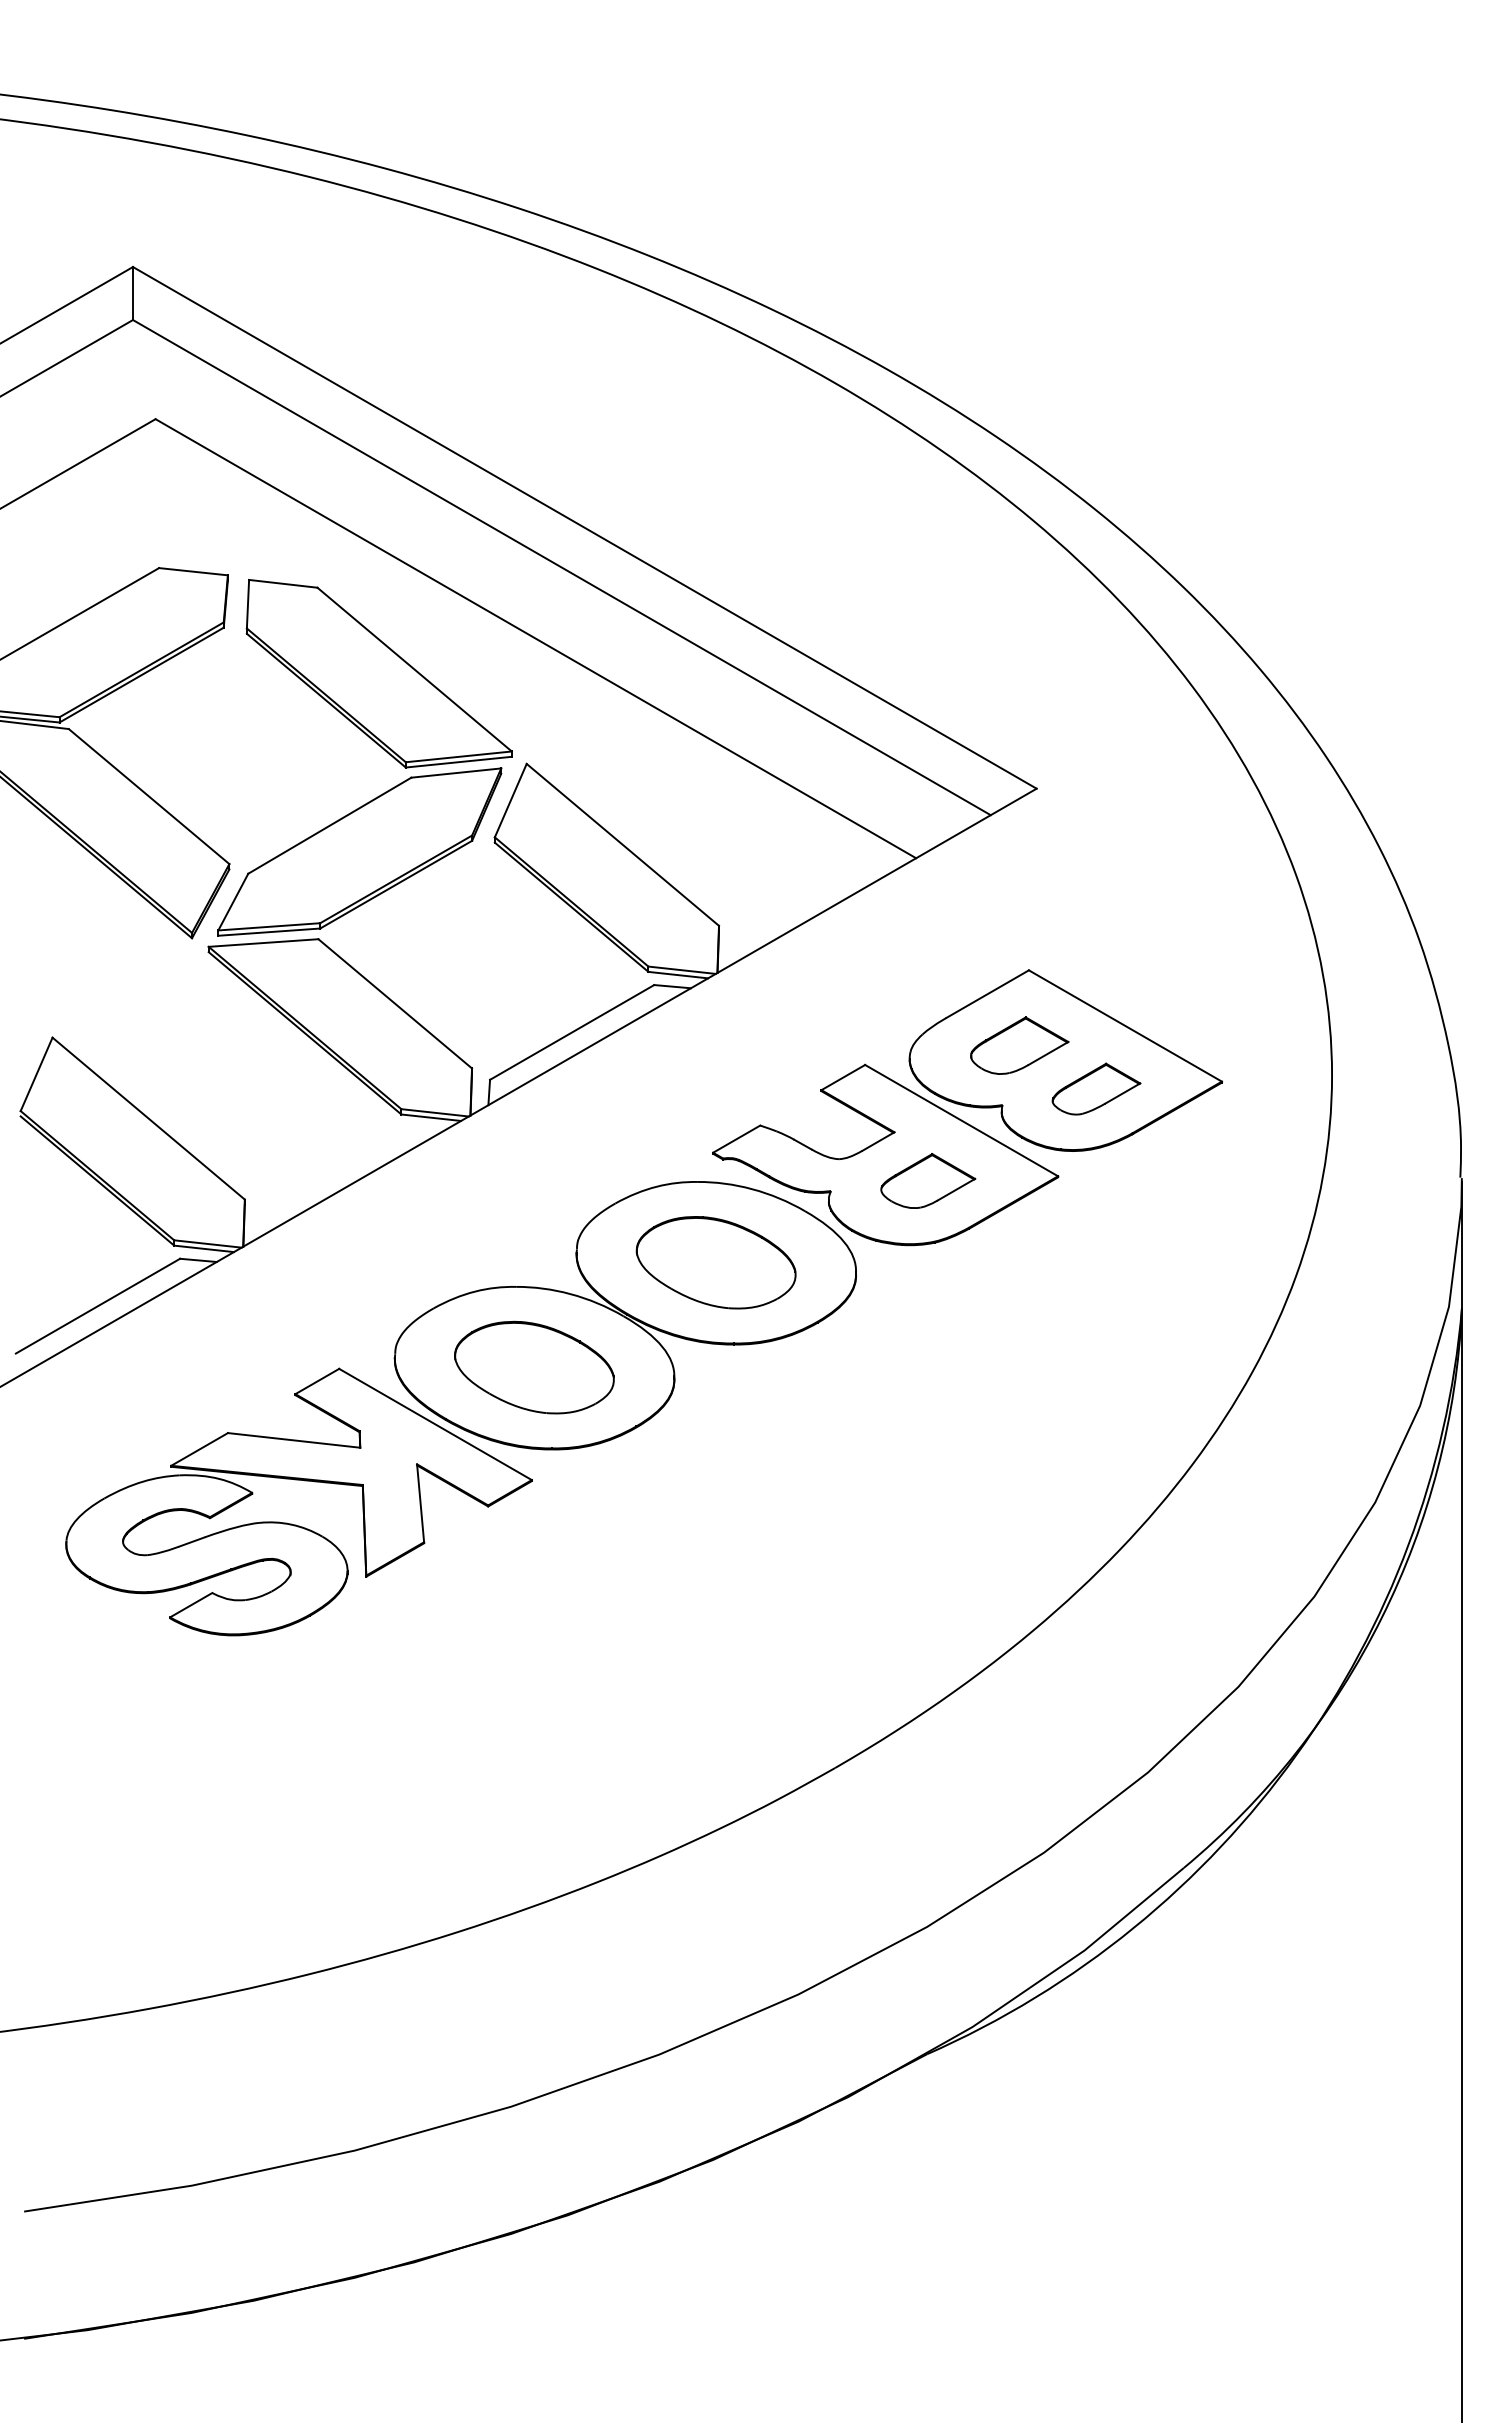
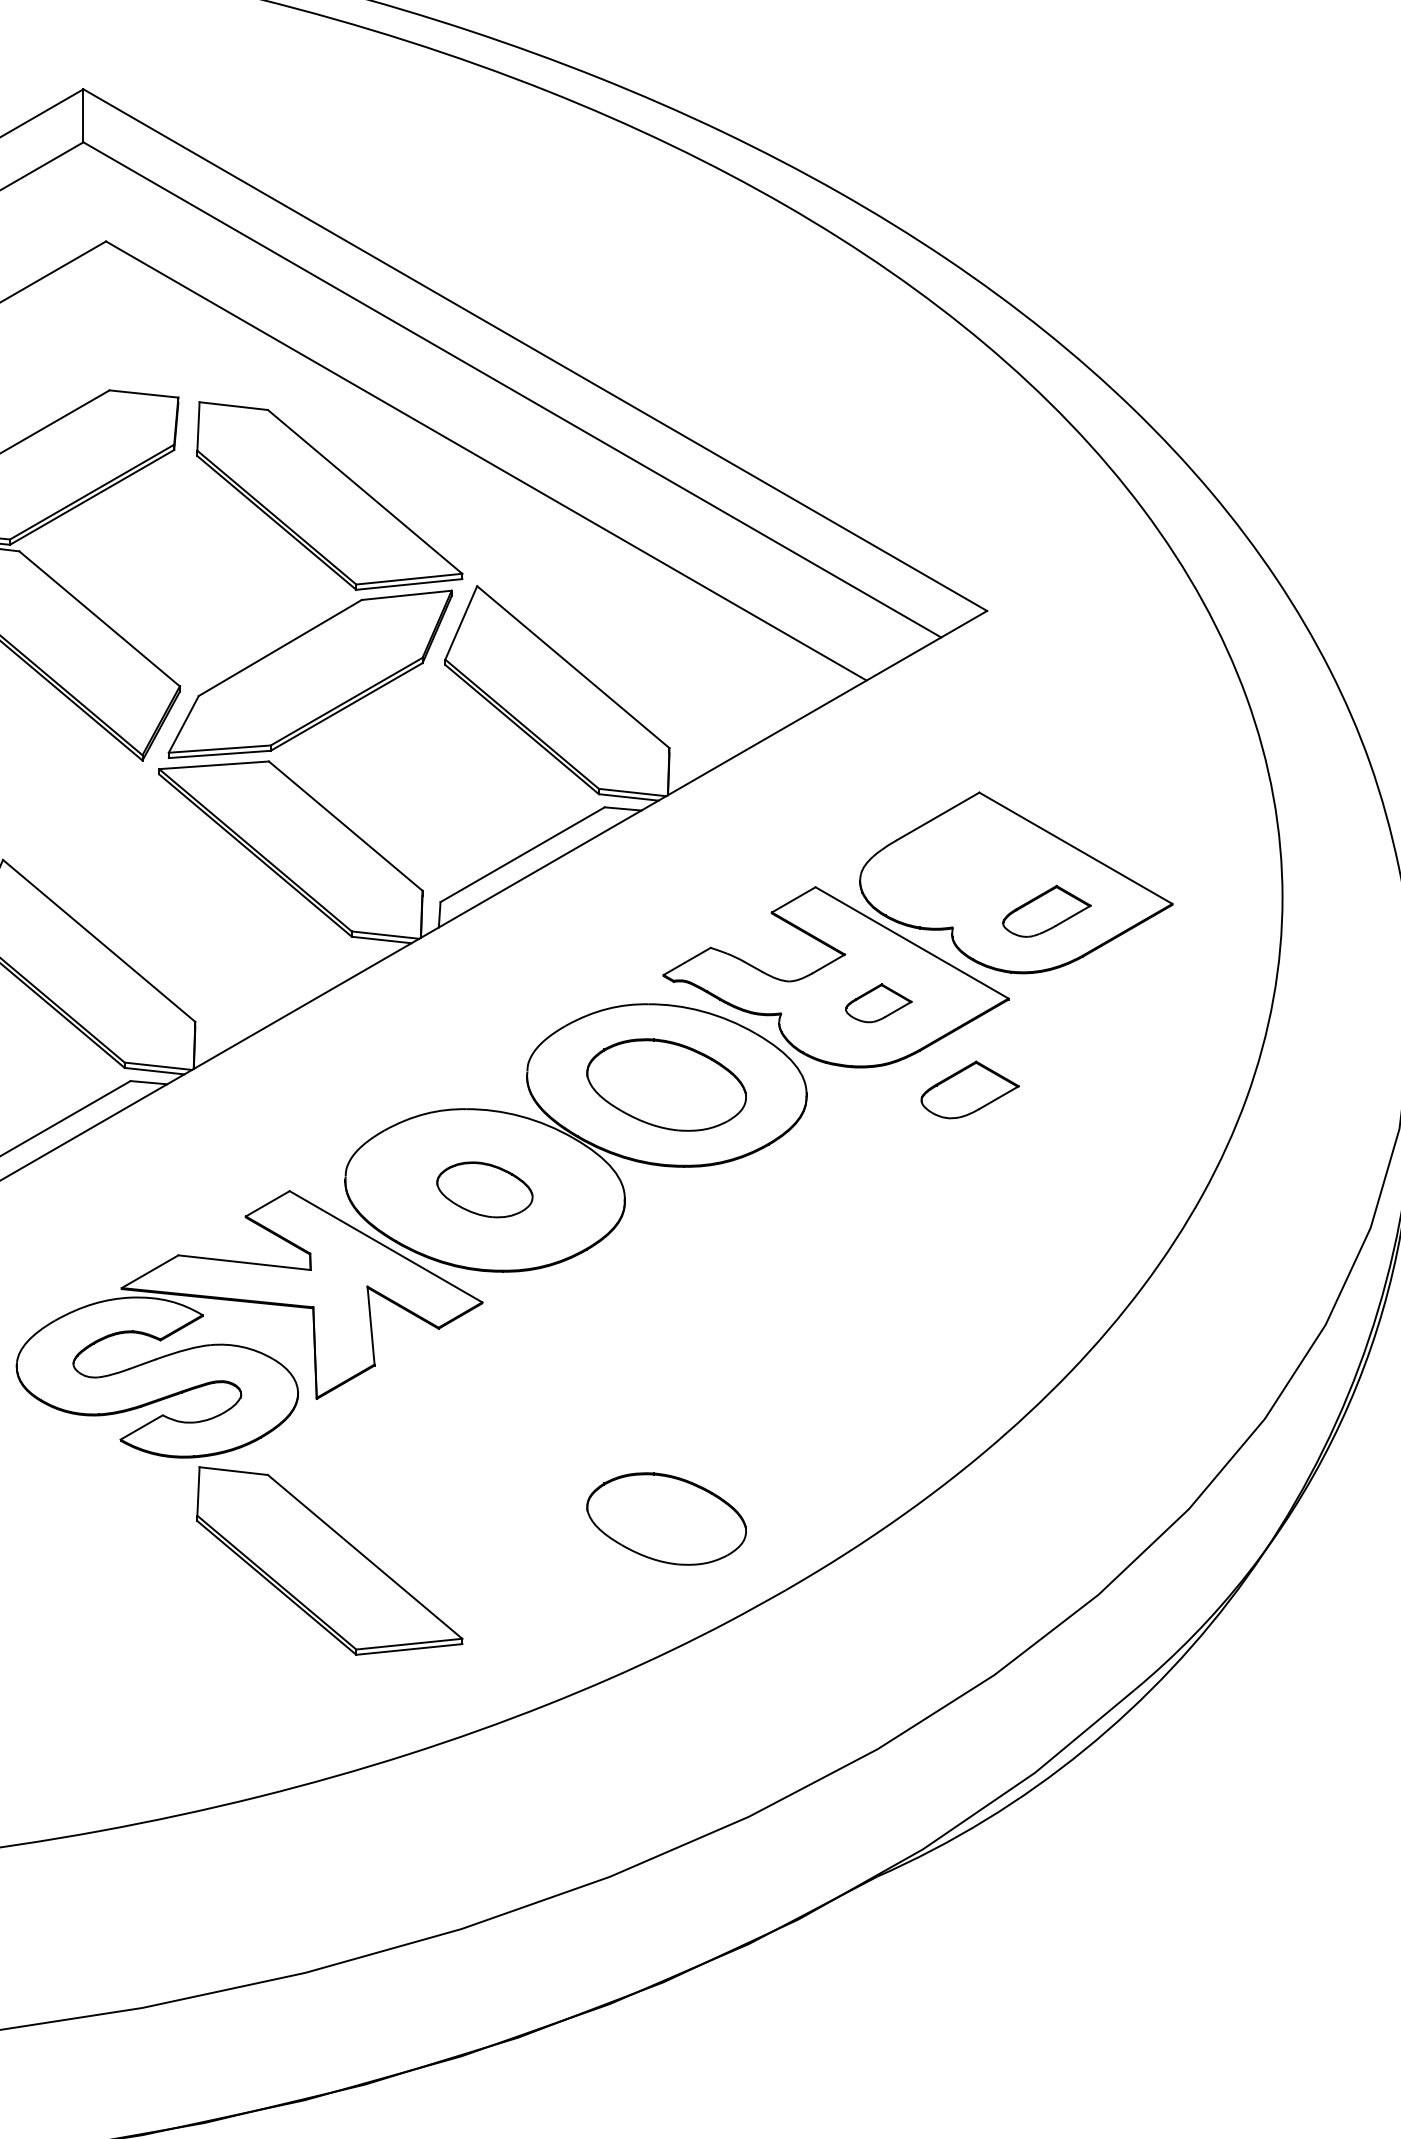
part: (1019, 1045) -> (969, 1089), moved
part: (928, 1180) -> (878, 1002), size x0.7
part: (534, 1367) -> (484, 1189), size x0.6
part: (715, 1696) -> (665, 1518), added
part: (378, 1738) -> (328, 1560), added

